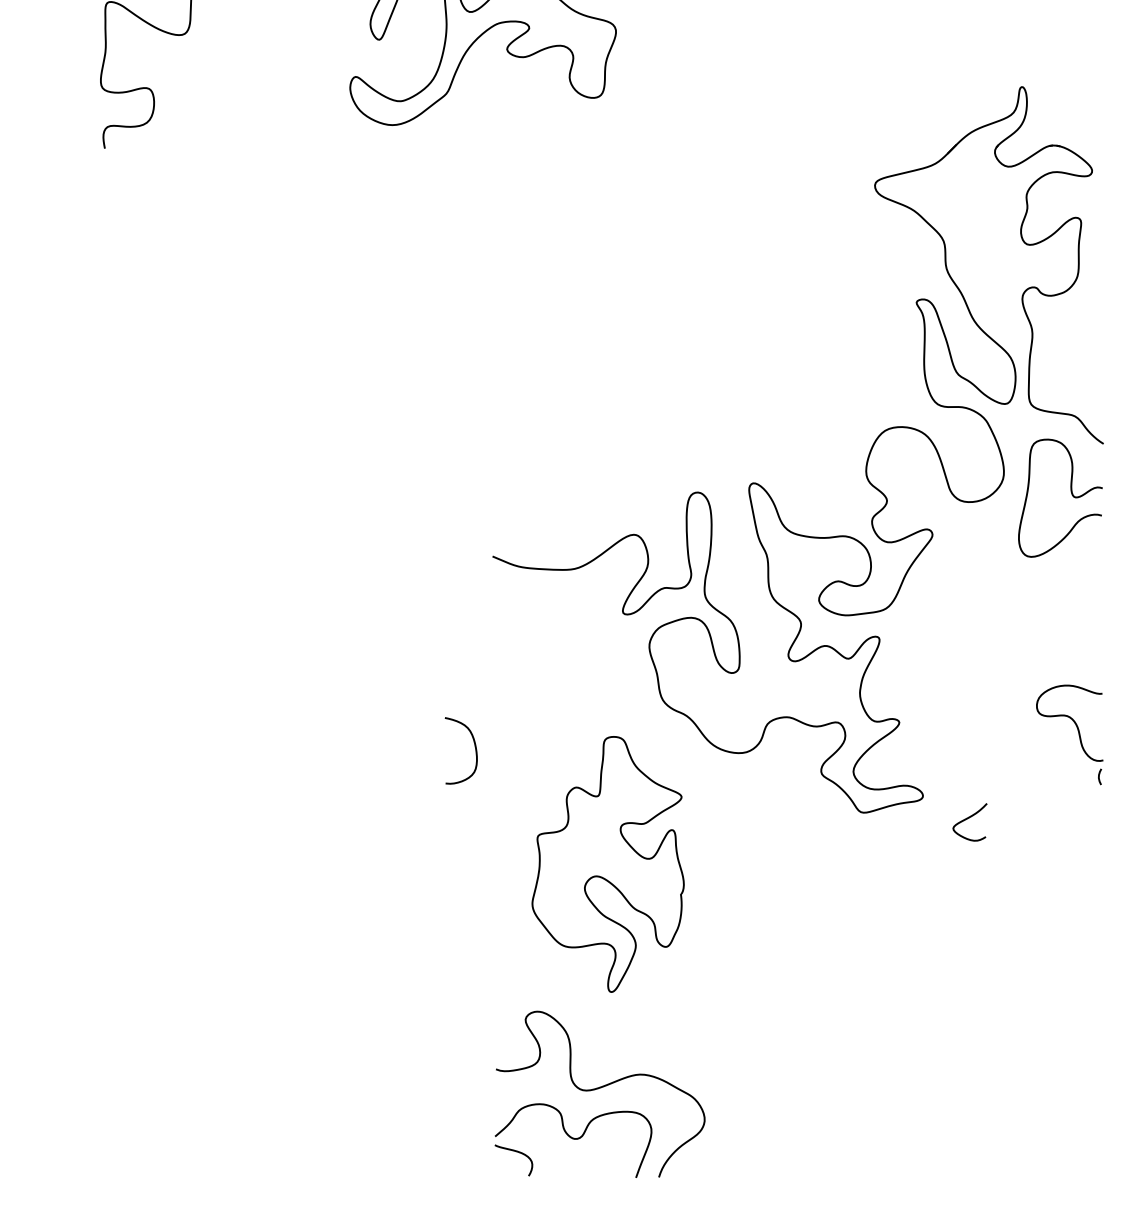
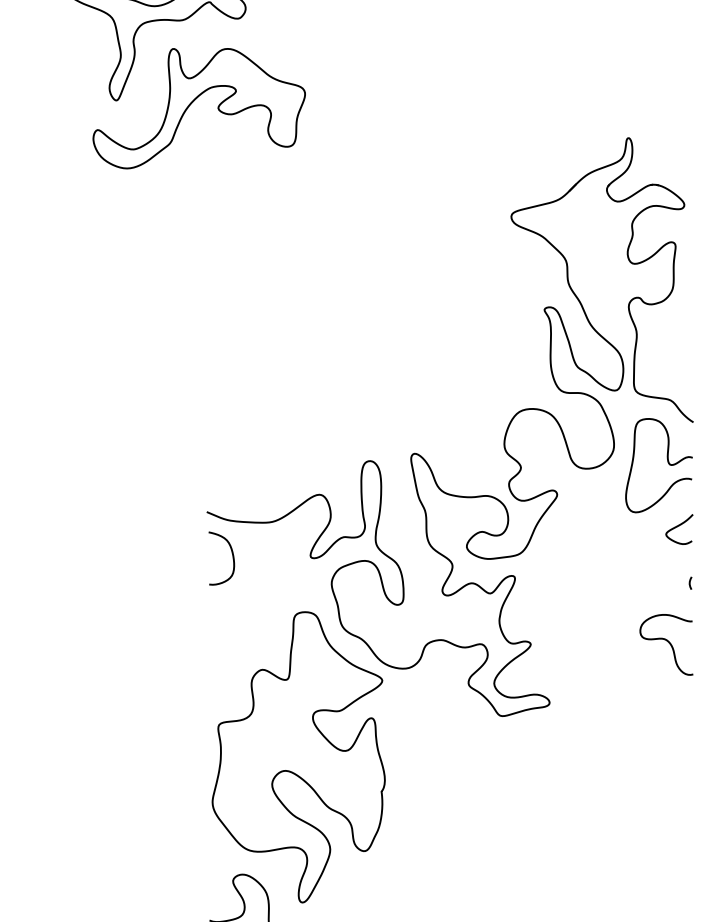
curve: (474, 746) -> (232, 555), moved
curve: (1099, 776) -> (690, 582), moved
curve: (967, 819) -> (677, 527), moved
part: (608, 864) -> (299, 757), size x1.43

